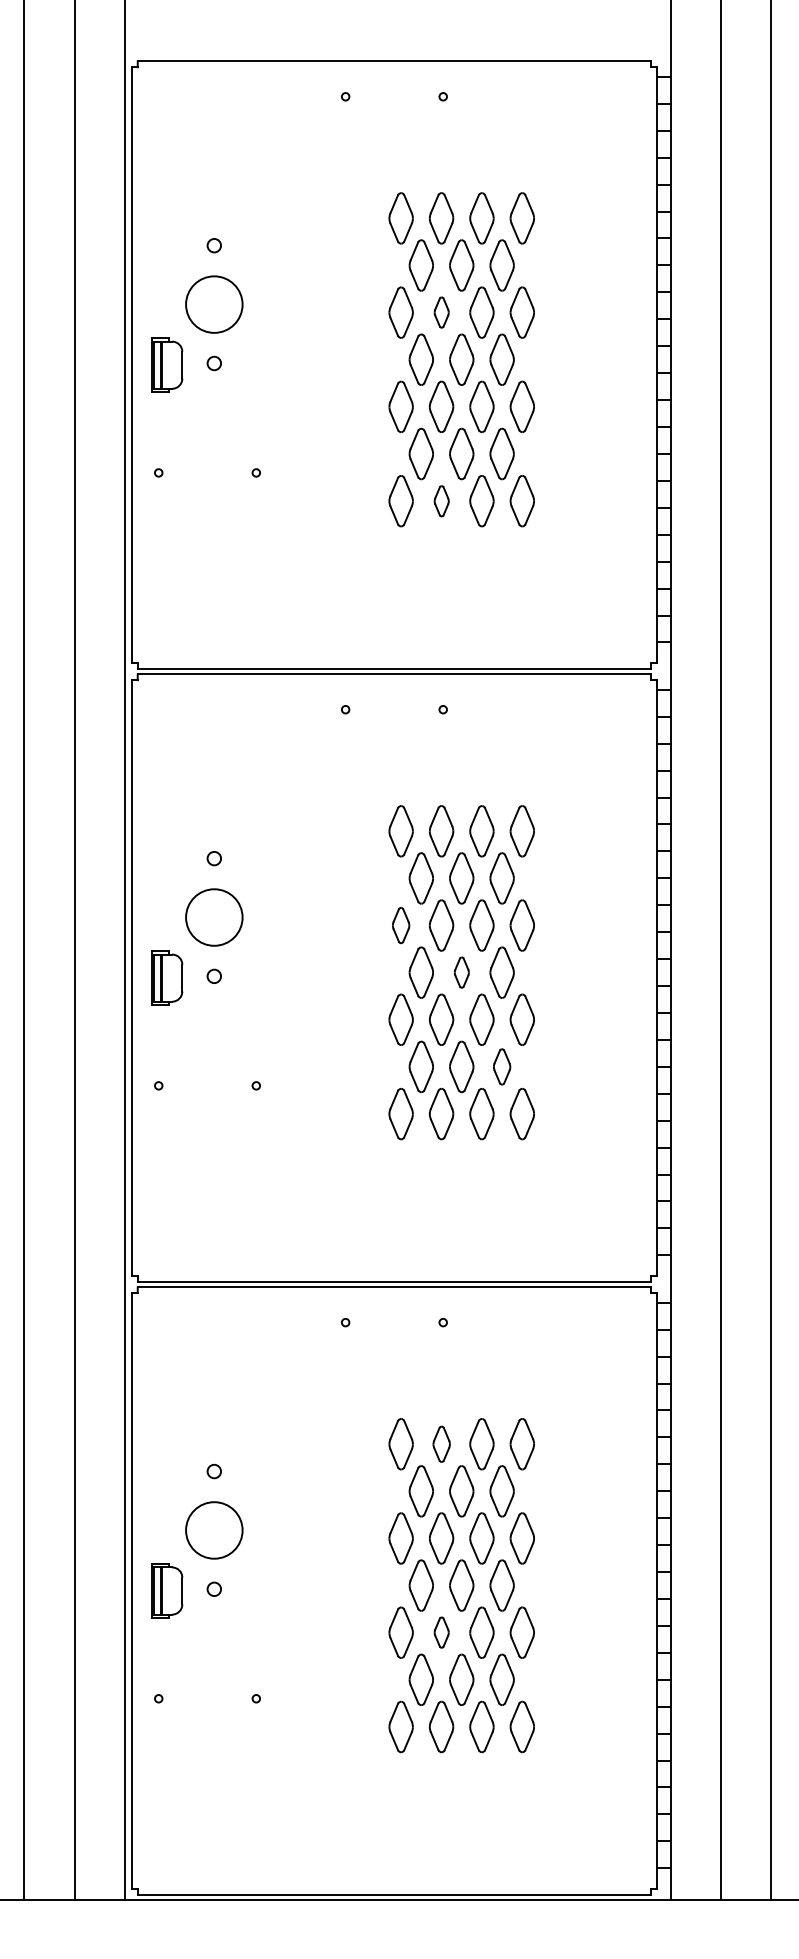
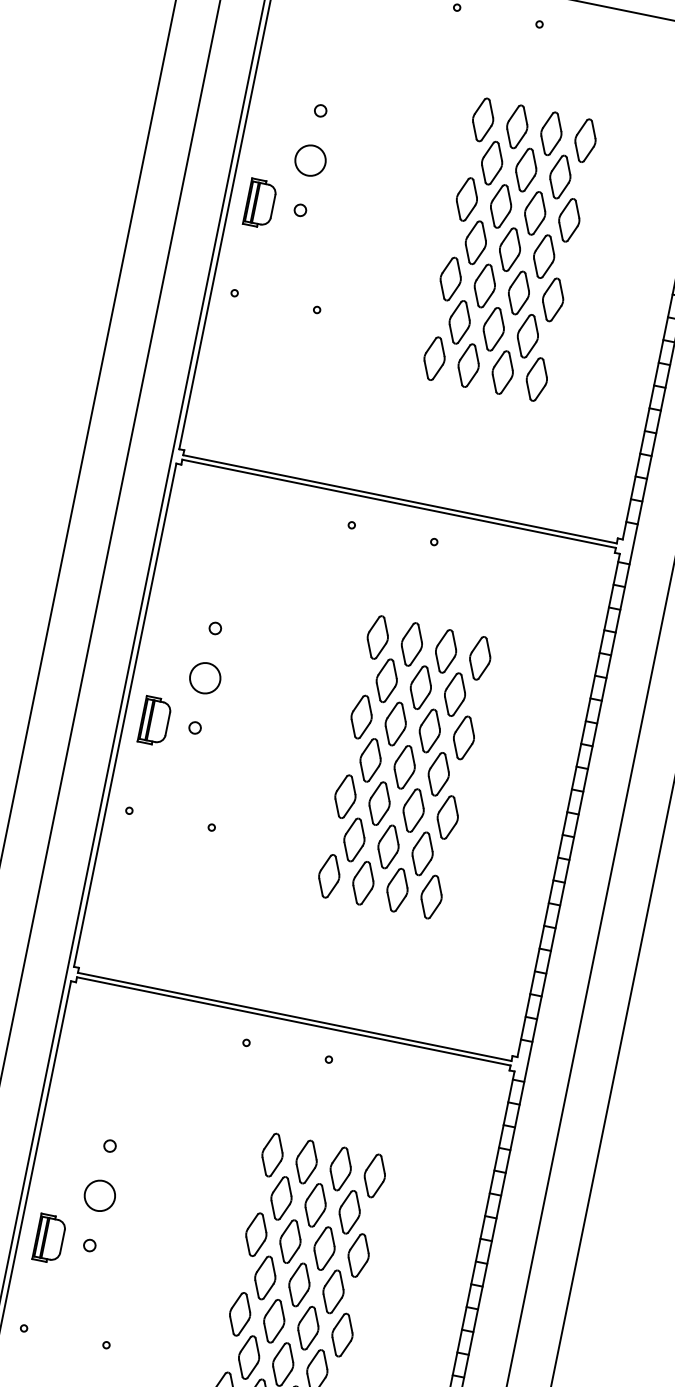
circle: (213, 304) -> (309, 160), size x0.62
part: (441, 312) -> (501, 206), size x1.67
part: (441, 501) -> (468, 365), size x1.67
circle: (213, 917) -> (204, 678), size x0.62
part: (400, 925) -> (361, 716), size x1.43
part: (461, 972) -> (404, 767), size x1.67
part: (501, 1066) -> (422, 853), size x1.43
part: (441, 1444) -> (306, 1162), size x1.43
circle: (213, 1530) -> (99, 1195), size x0.62
part: (441, 1632) -> (274, 1321), size x1.67

